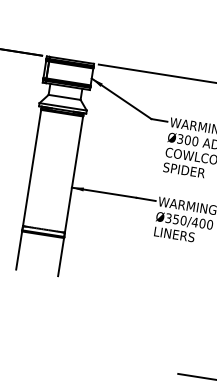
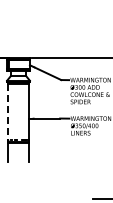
line: (32, 170) -> (8, 113), solid -> dashed

